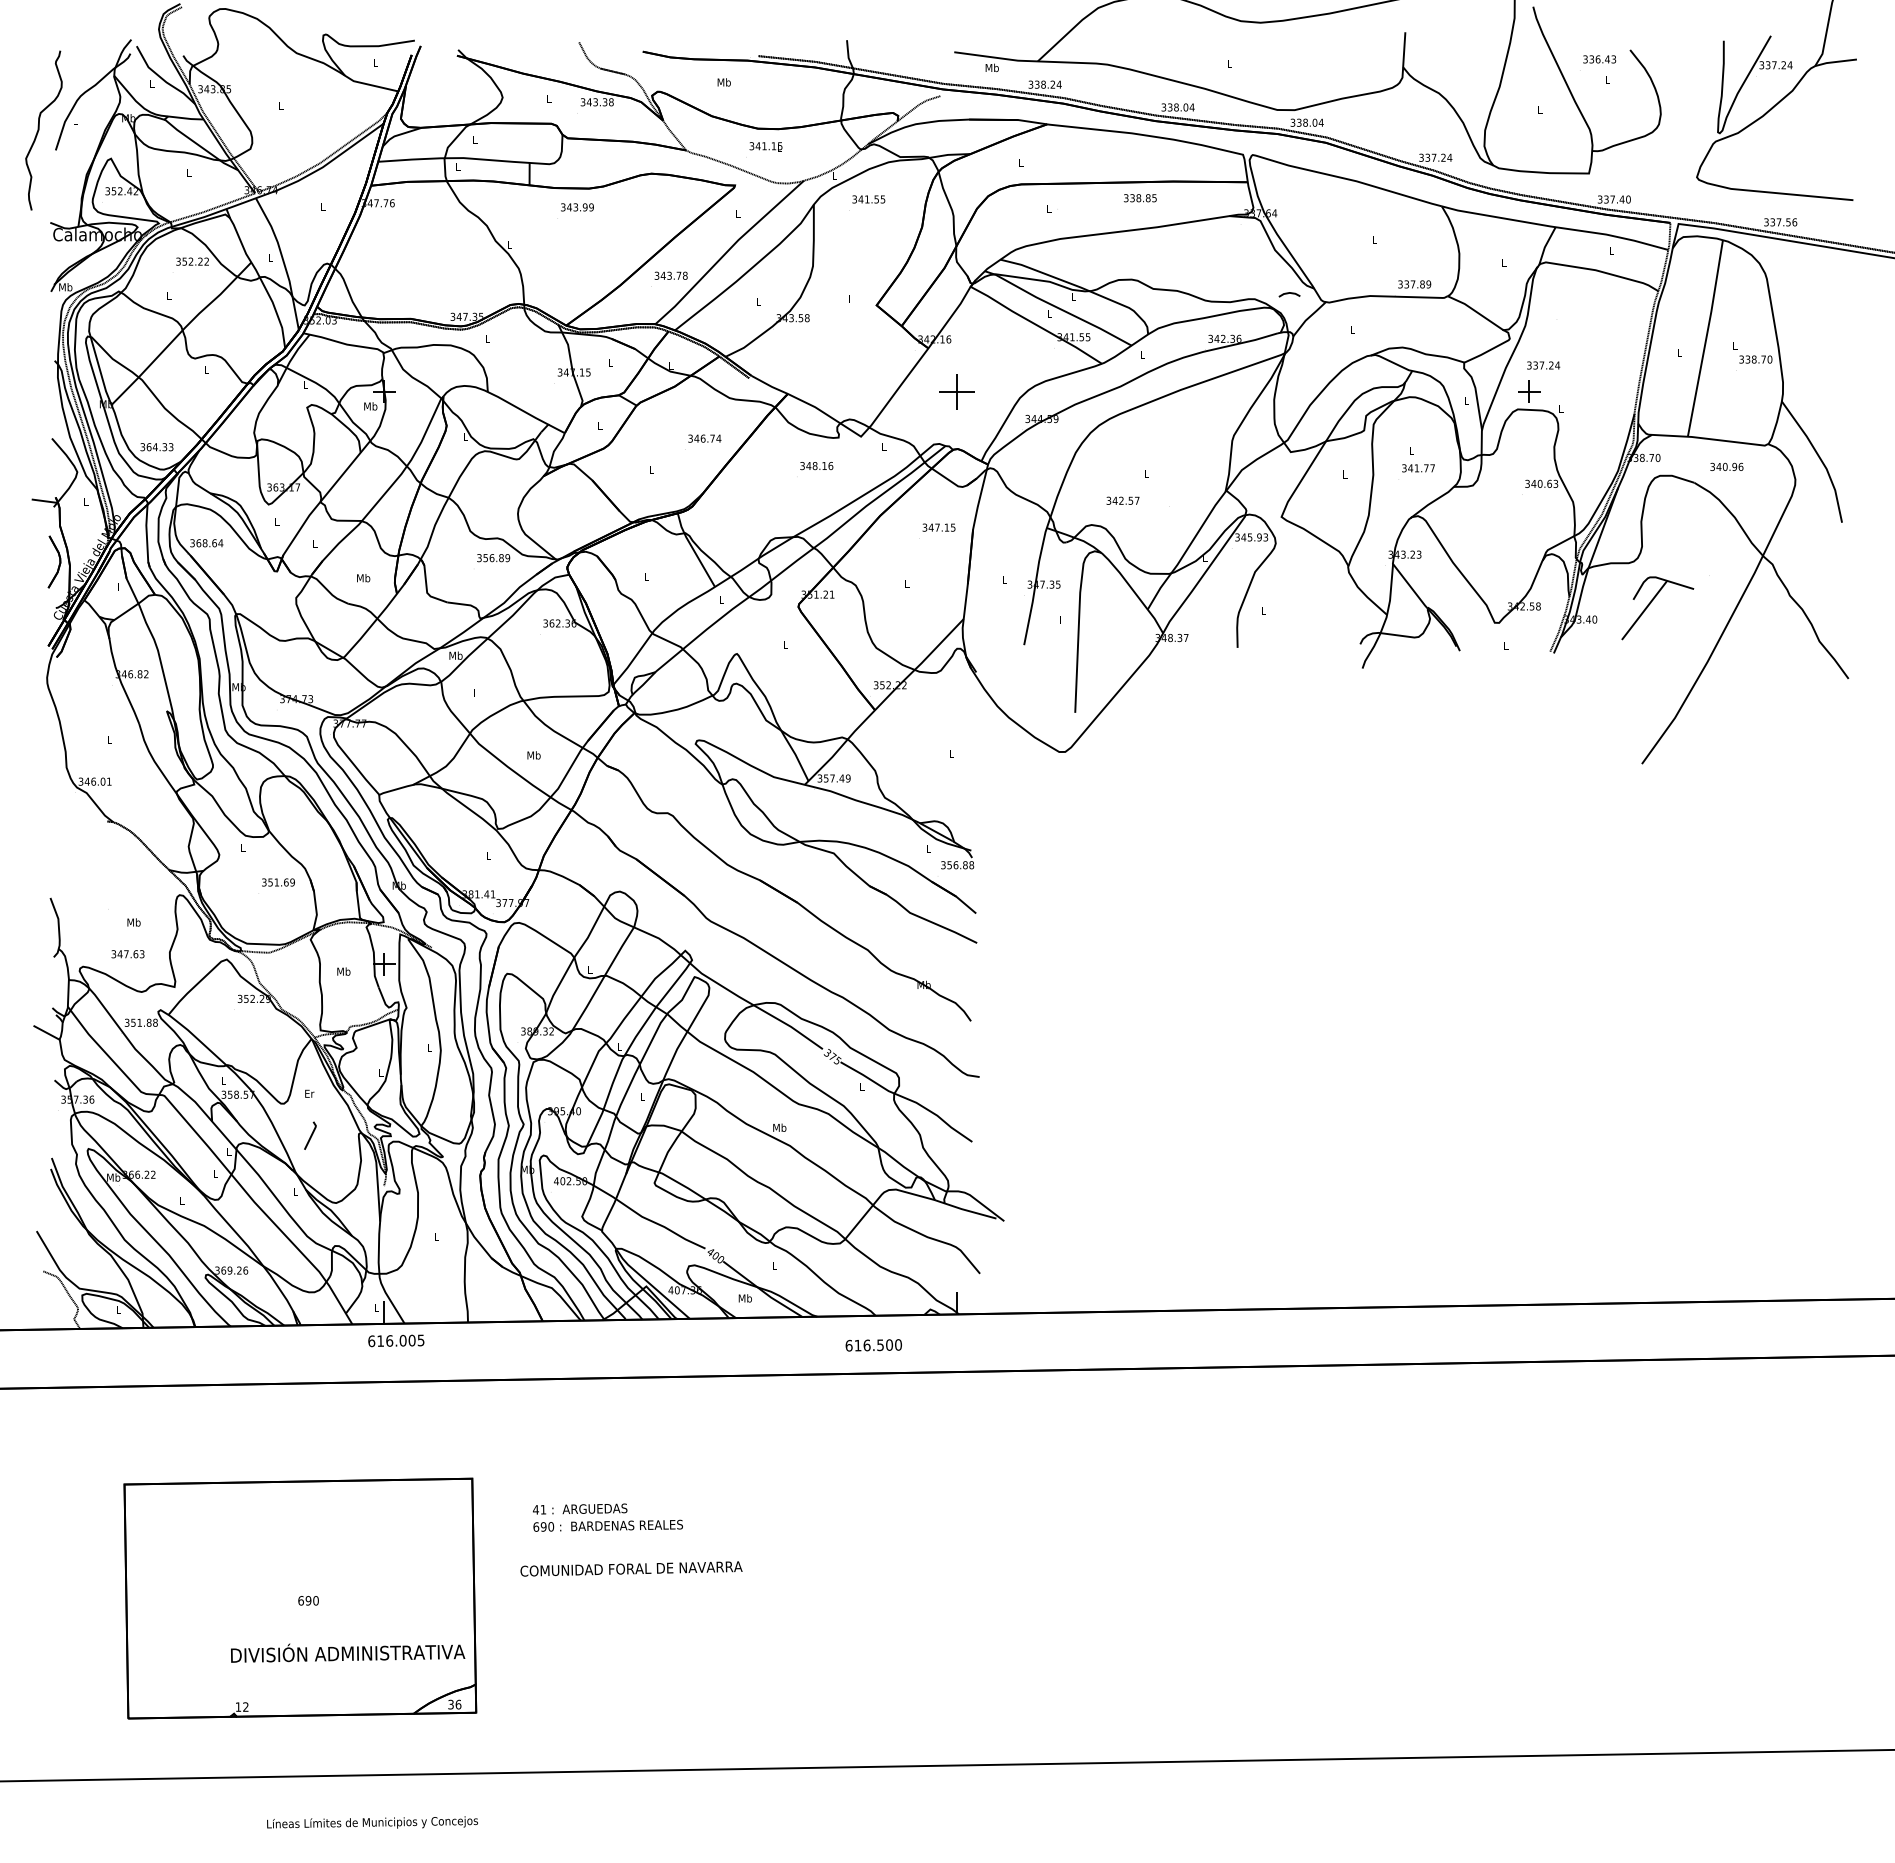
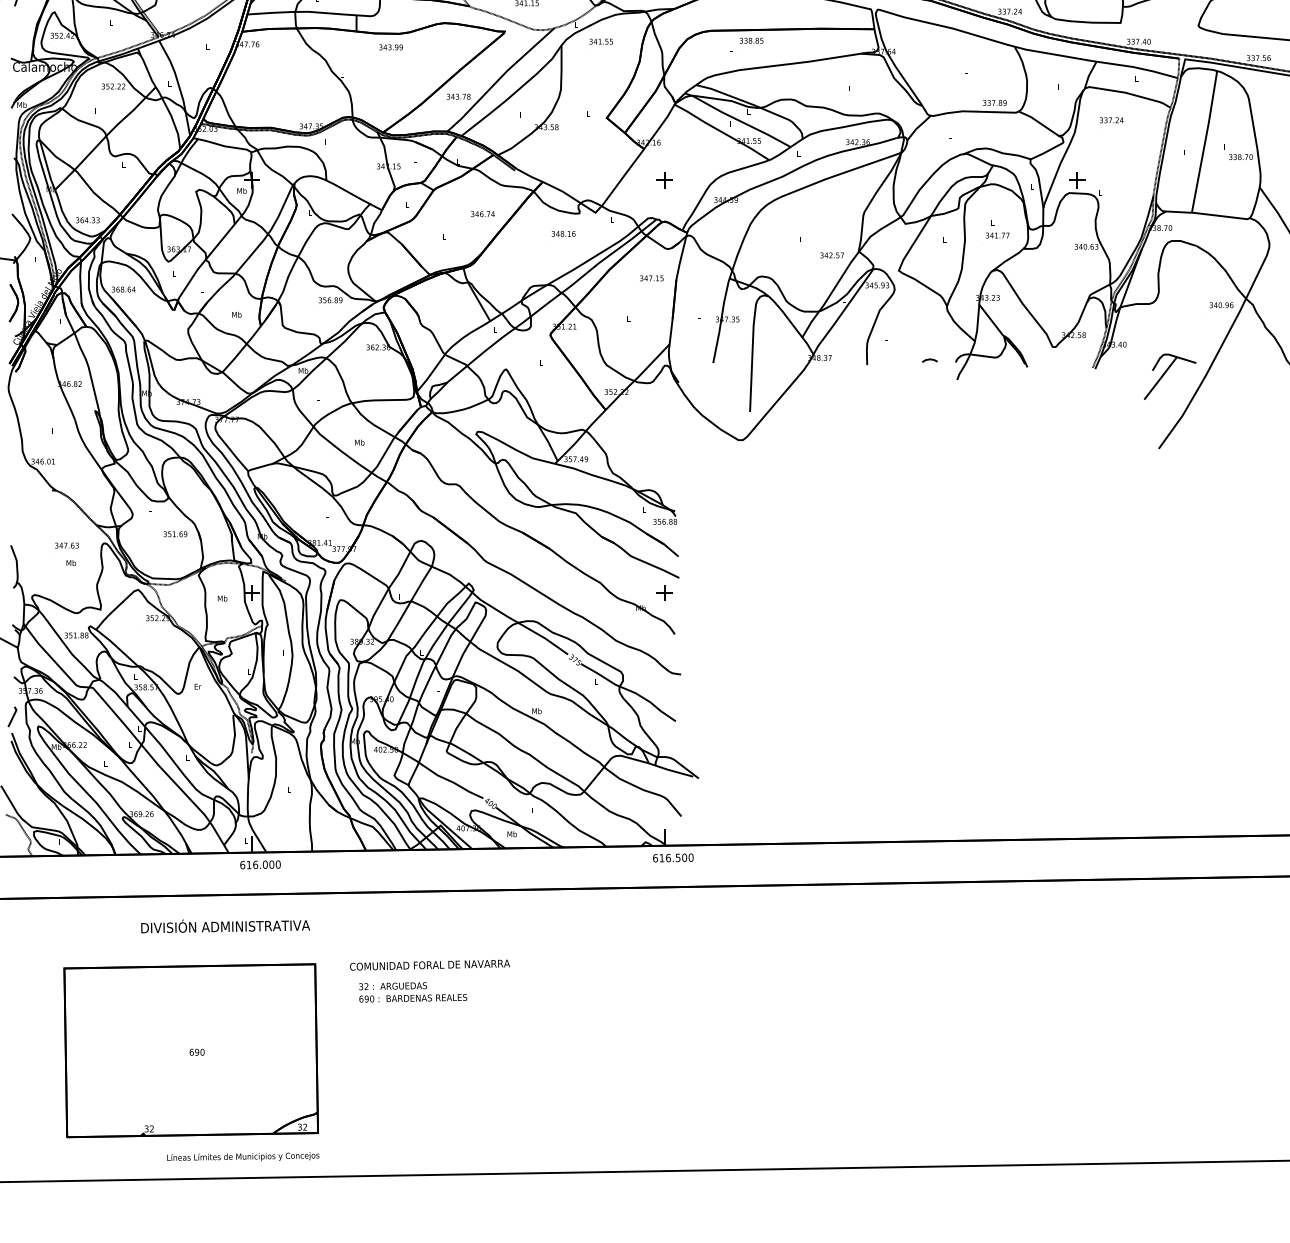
text: (1140, 198) -> (751, 40), moved
line: (1289, 293) -> (929, 359), moved
text: (1543, 365) -> (1111, 120), moved
part: (956, 391) -> (664, 180), size x0.62
text: (1726, 466) -> (1221, 304), moved
text: (1122, 500) -> (831, 255), moved
part: (1651, 603) -> (1165, 373), moved
text: (127, 954) -> (66, 545), moved
part: (956, 964) -> (664, 593), added
line: (310, 1135) -> (12, 716), moved
text: (420, 1340) -> (277, 864), 616.005 -> 616.000
text: (873, 1345) -> (673, 858), moved
text: (539, 1509) -> (363, 986), 41 -> 32
text: (631, 1568) -> (430, 964), moved
text: (348, 1652) -> (225, 925), moved
text: (458, 1704) -> (305, 1127), 36 -> 32
text: (238, 1706) -> (146, 1128), 12 -> 32
text: (372, 1822) -> (243, 1156), moved

